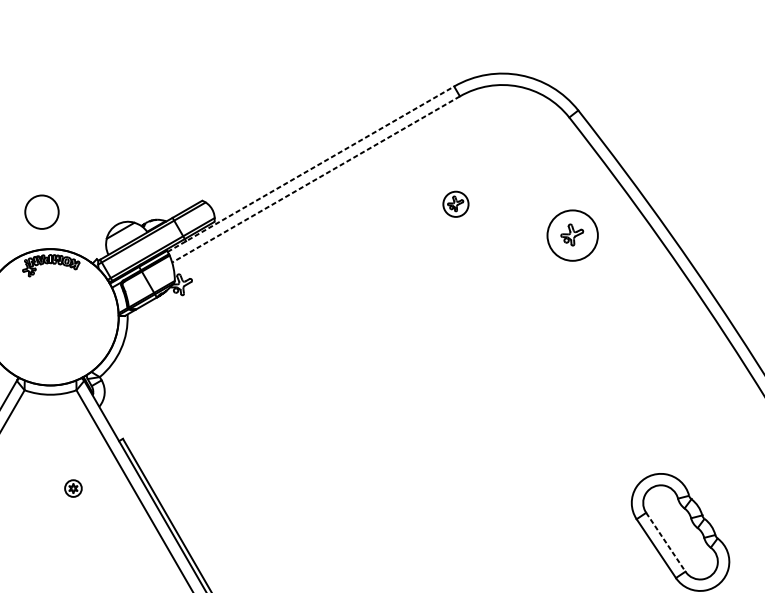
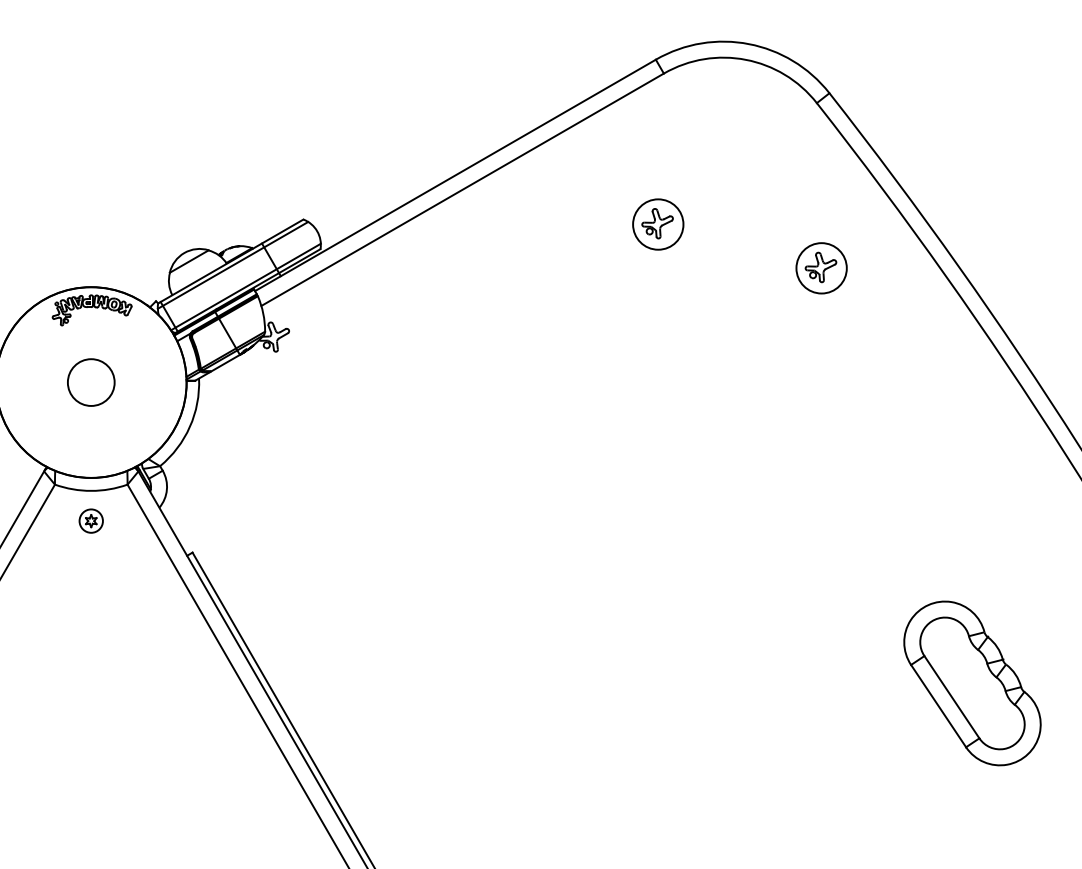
line: (310, 169) -> (455, 175), dashed -> solid
line: (315, 179) -> (462, 190), dashed -> solid
part: (456, 204) -> (658, 224), size x1.43
circle: (42, 212) -> (91, 382), moved
circle: (572, 235) -> (821, 268), size x0.71
part: (72, 488) -> (90, 520), moved
line: (666, 542) -> (952, 697), dashed -> solid

